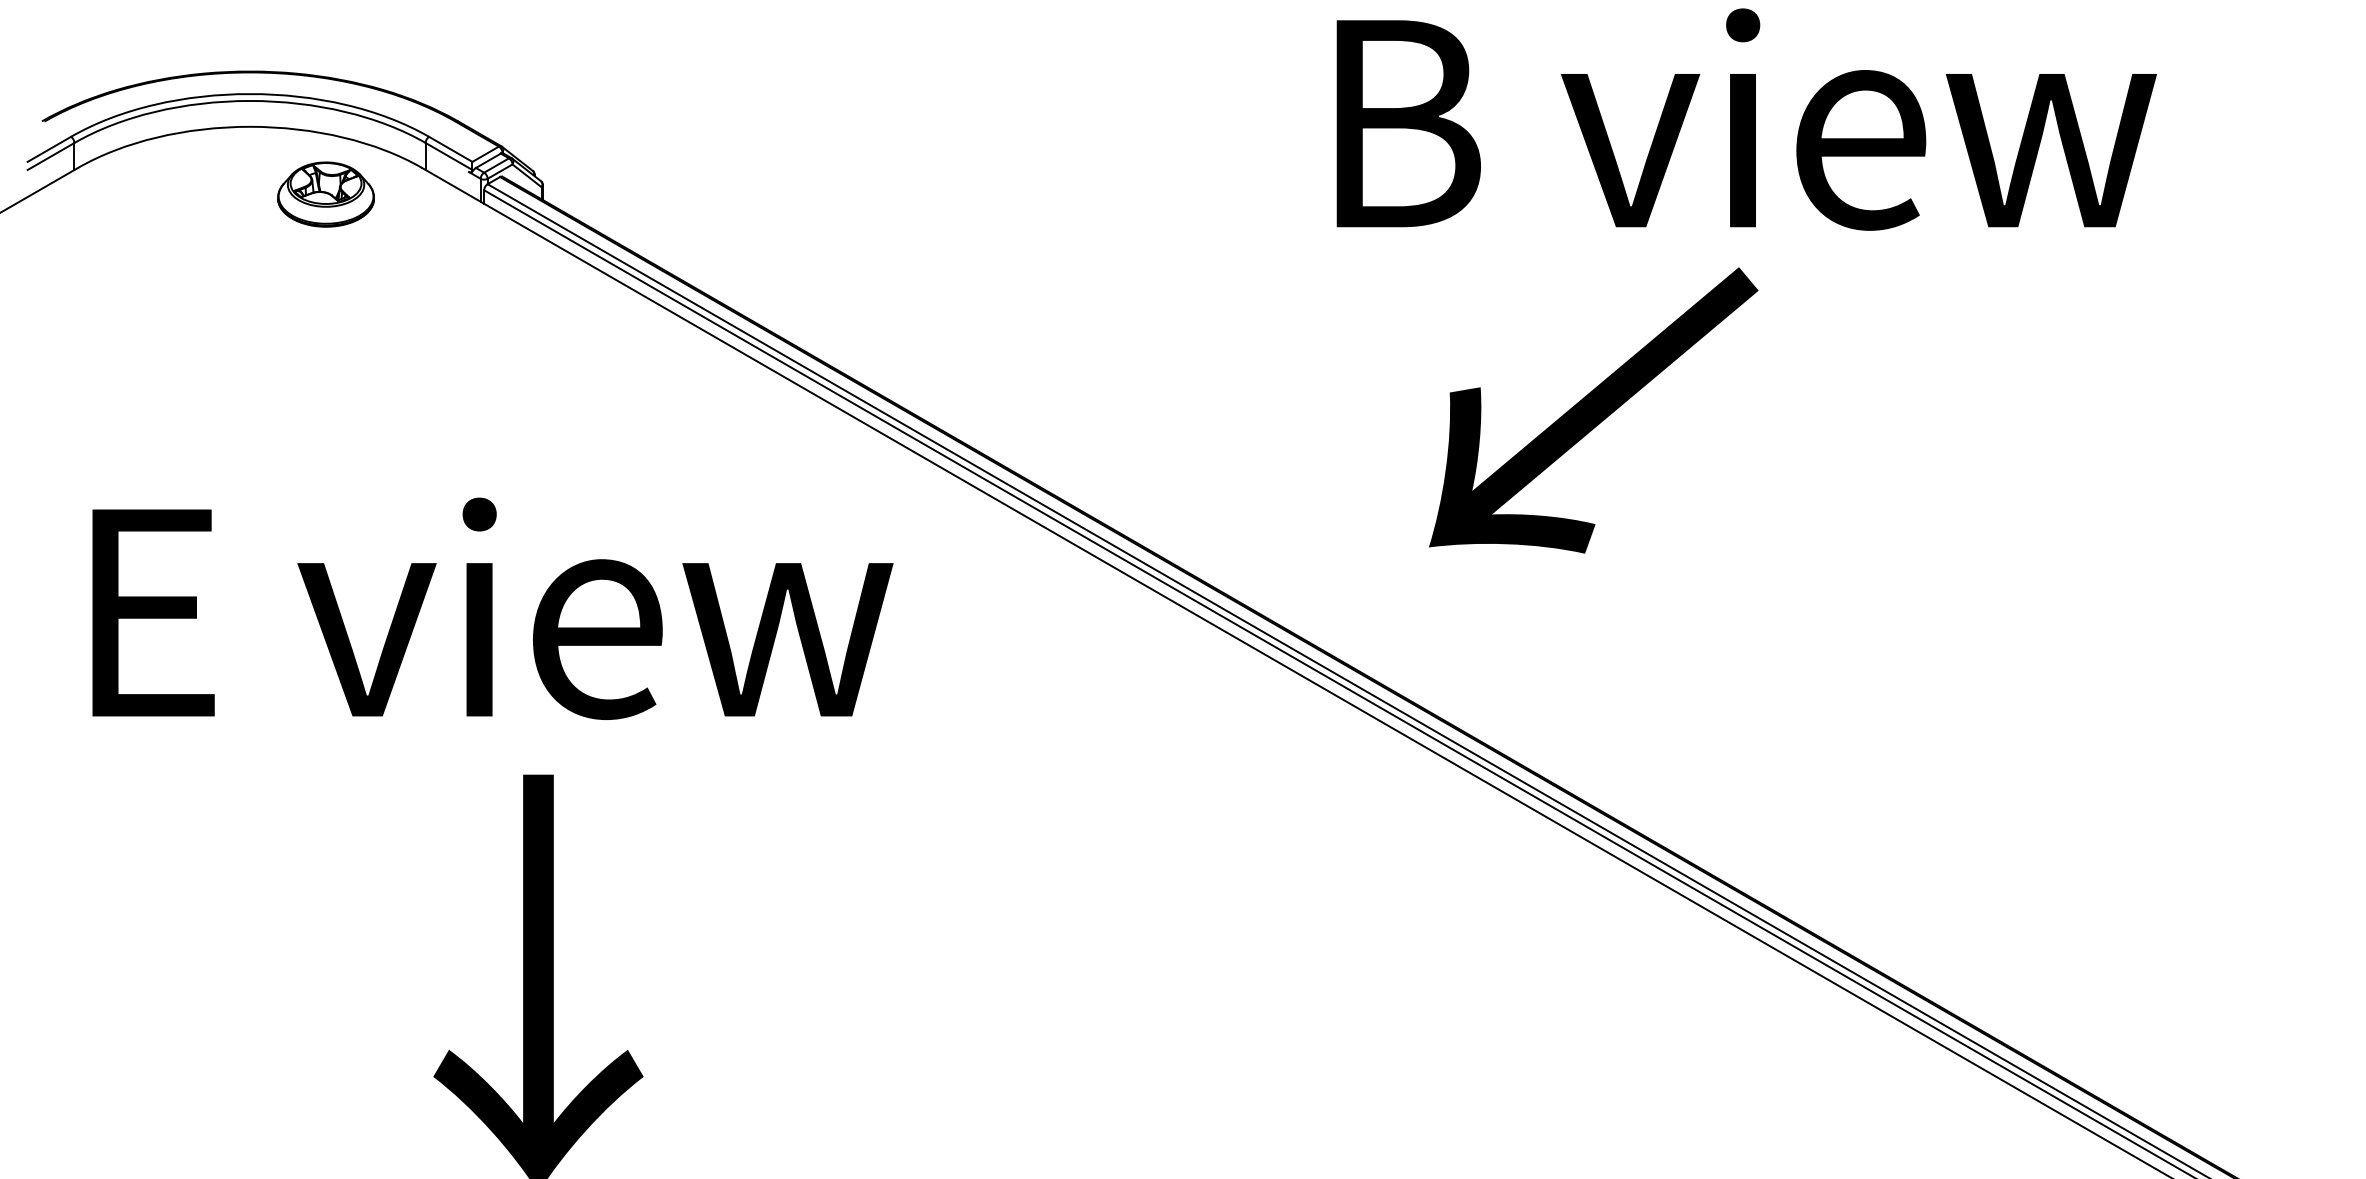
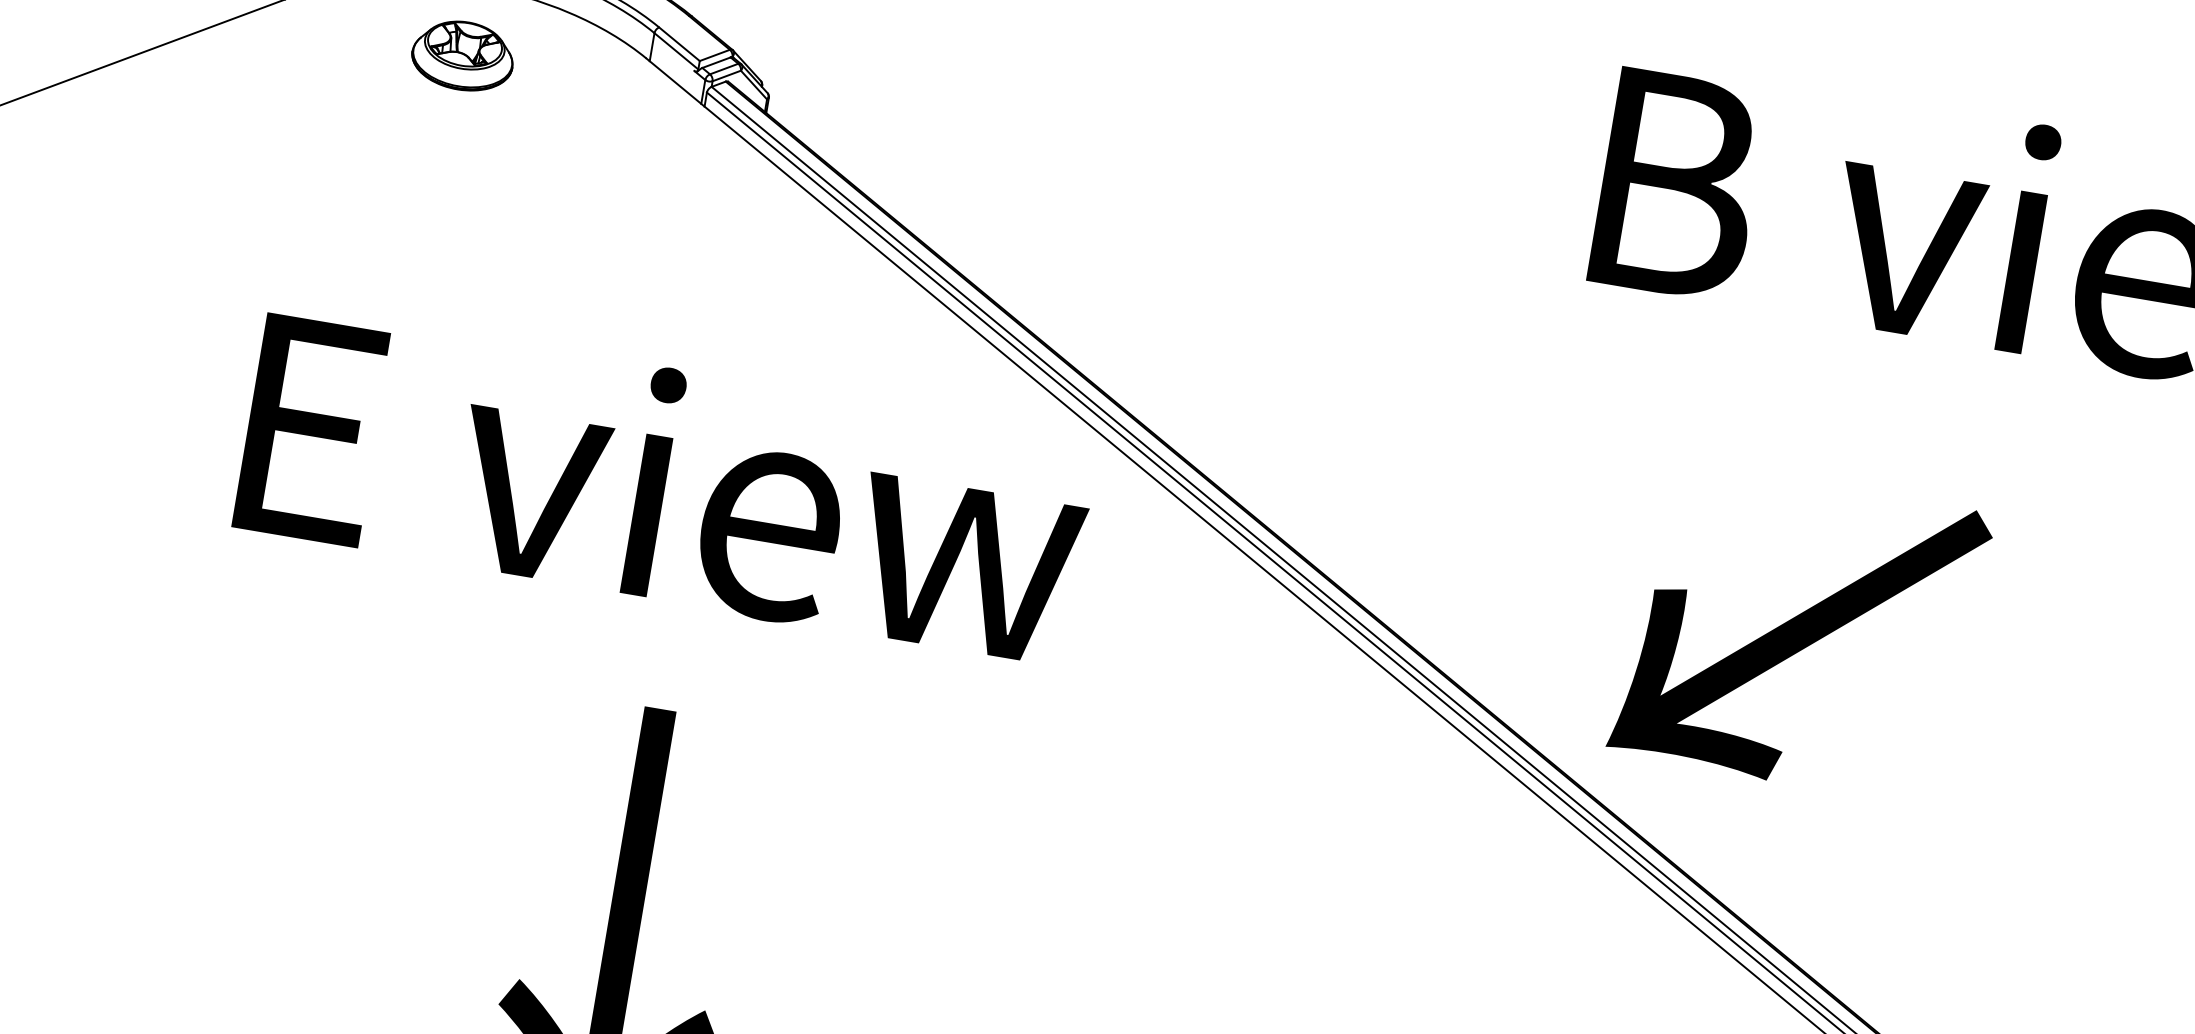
part: (325, 194) -> (462, 55), moved
text: (1593, 410) -> (1800, 633), moved
text: (492, 608) -> (665, 485), moved

